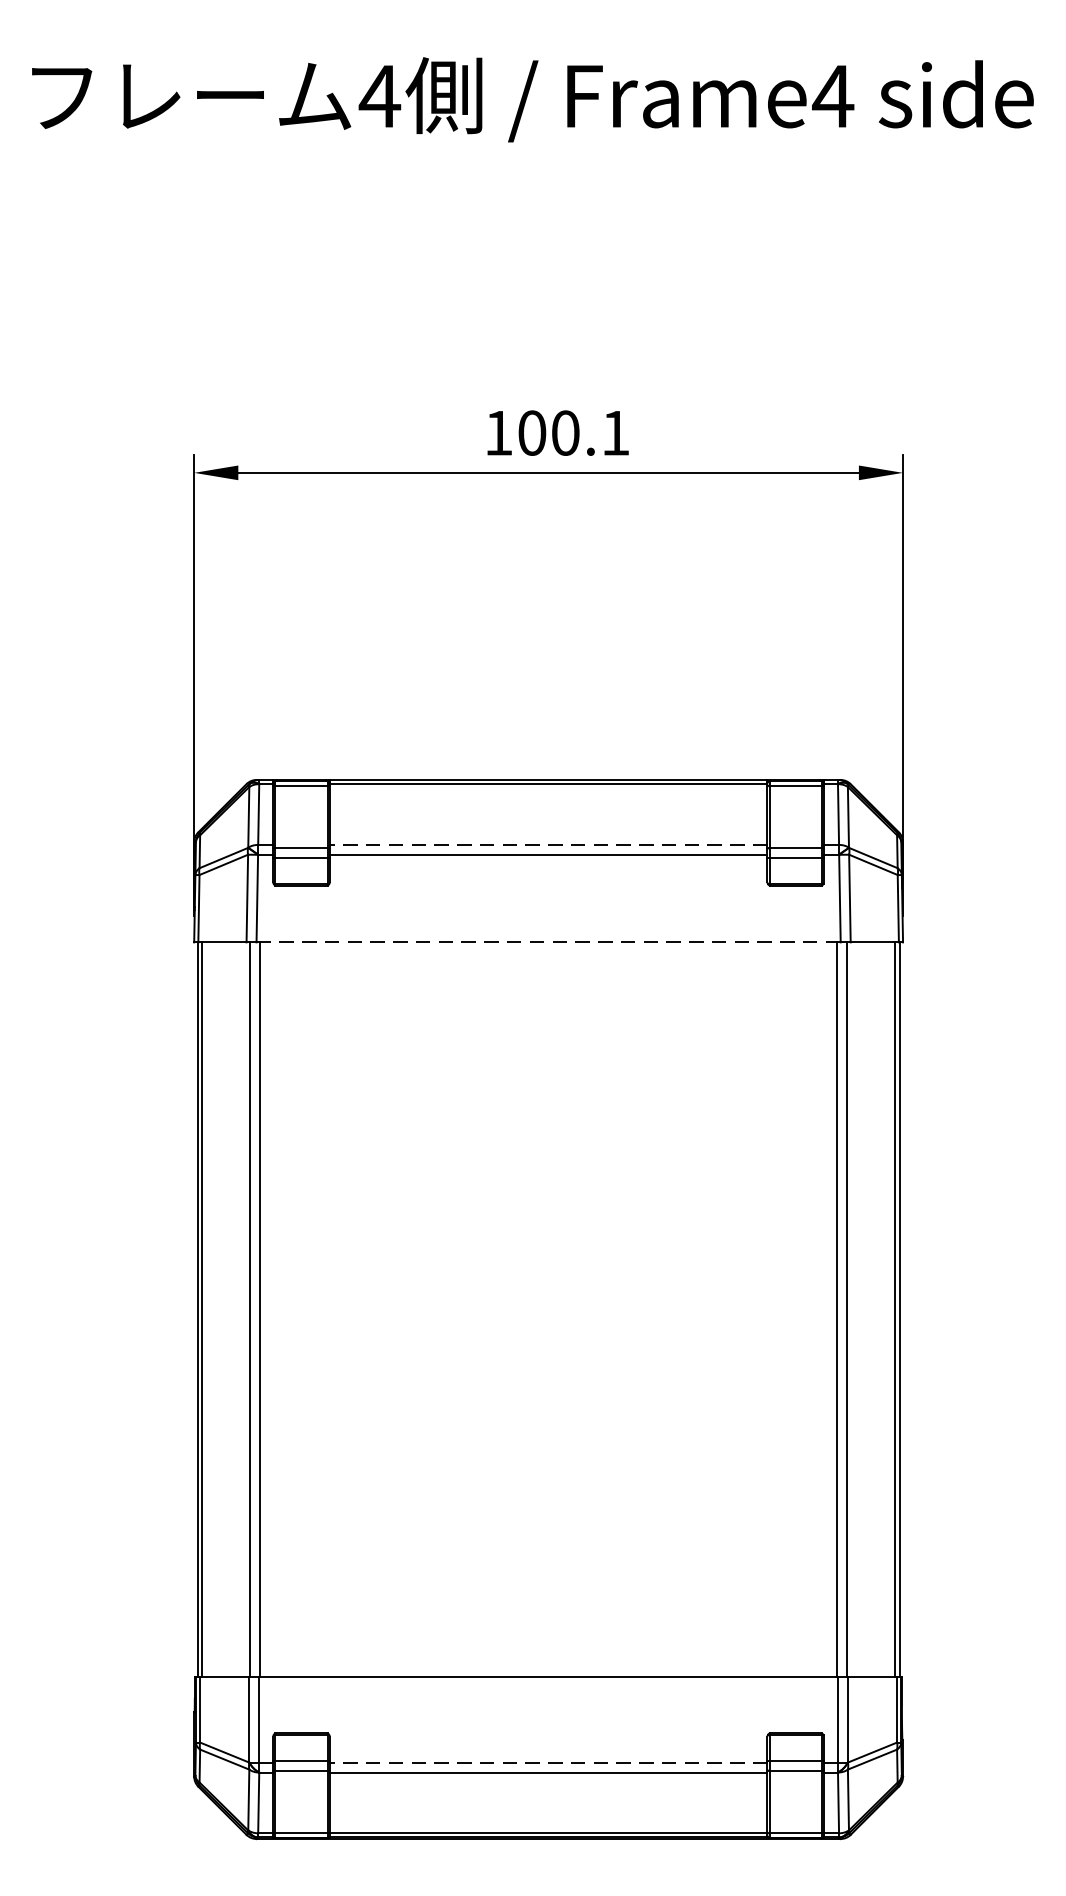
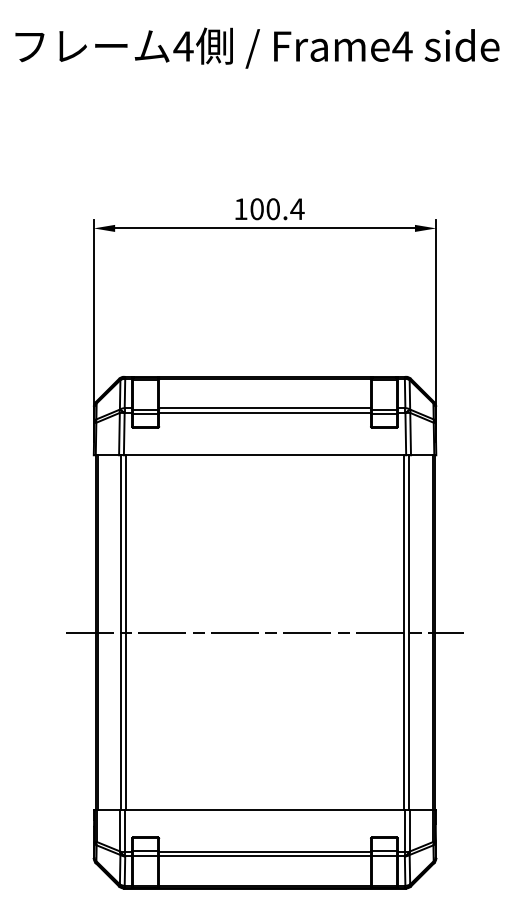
text: (615, 431) -> (297, 208), 100.1 -> 100.4
line: (549, 845) -> (265, 408), dashed -> solid
line: (549, 942) -> (265, 455), dashed -> solid
line: (547, 1309) -> (264, 632), added
line: (549, 1762) -> (265, 851), dashed -> solid

